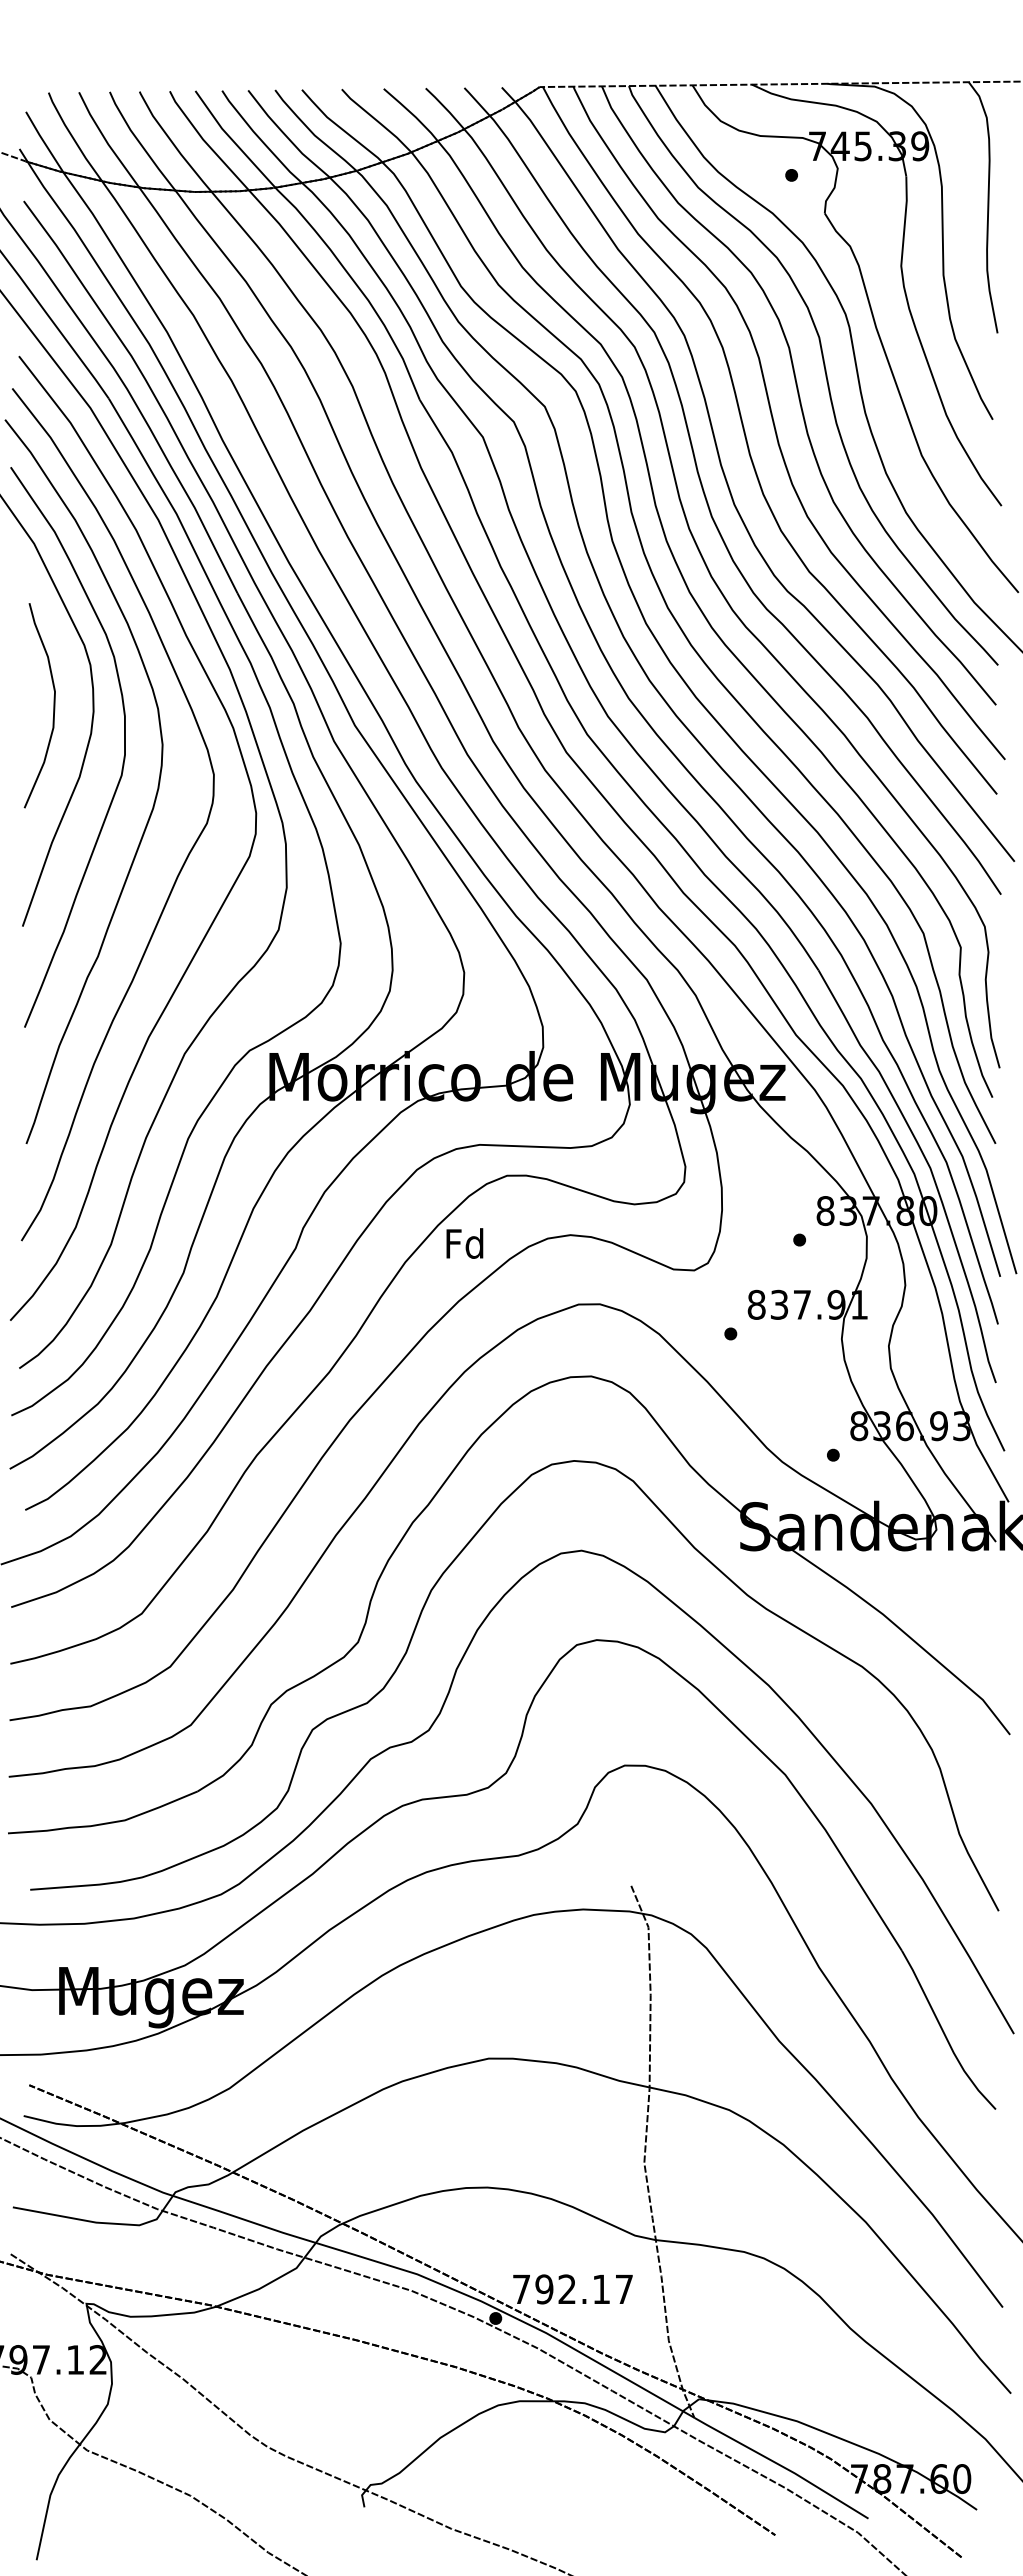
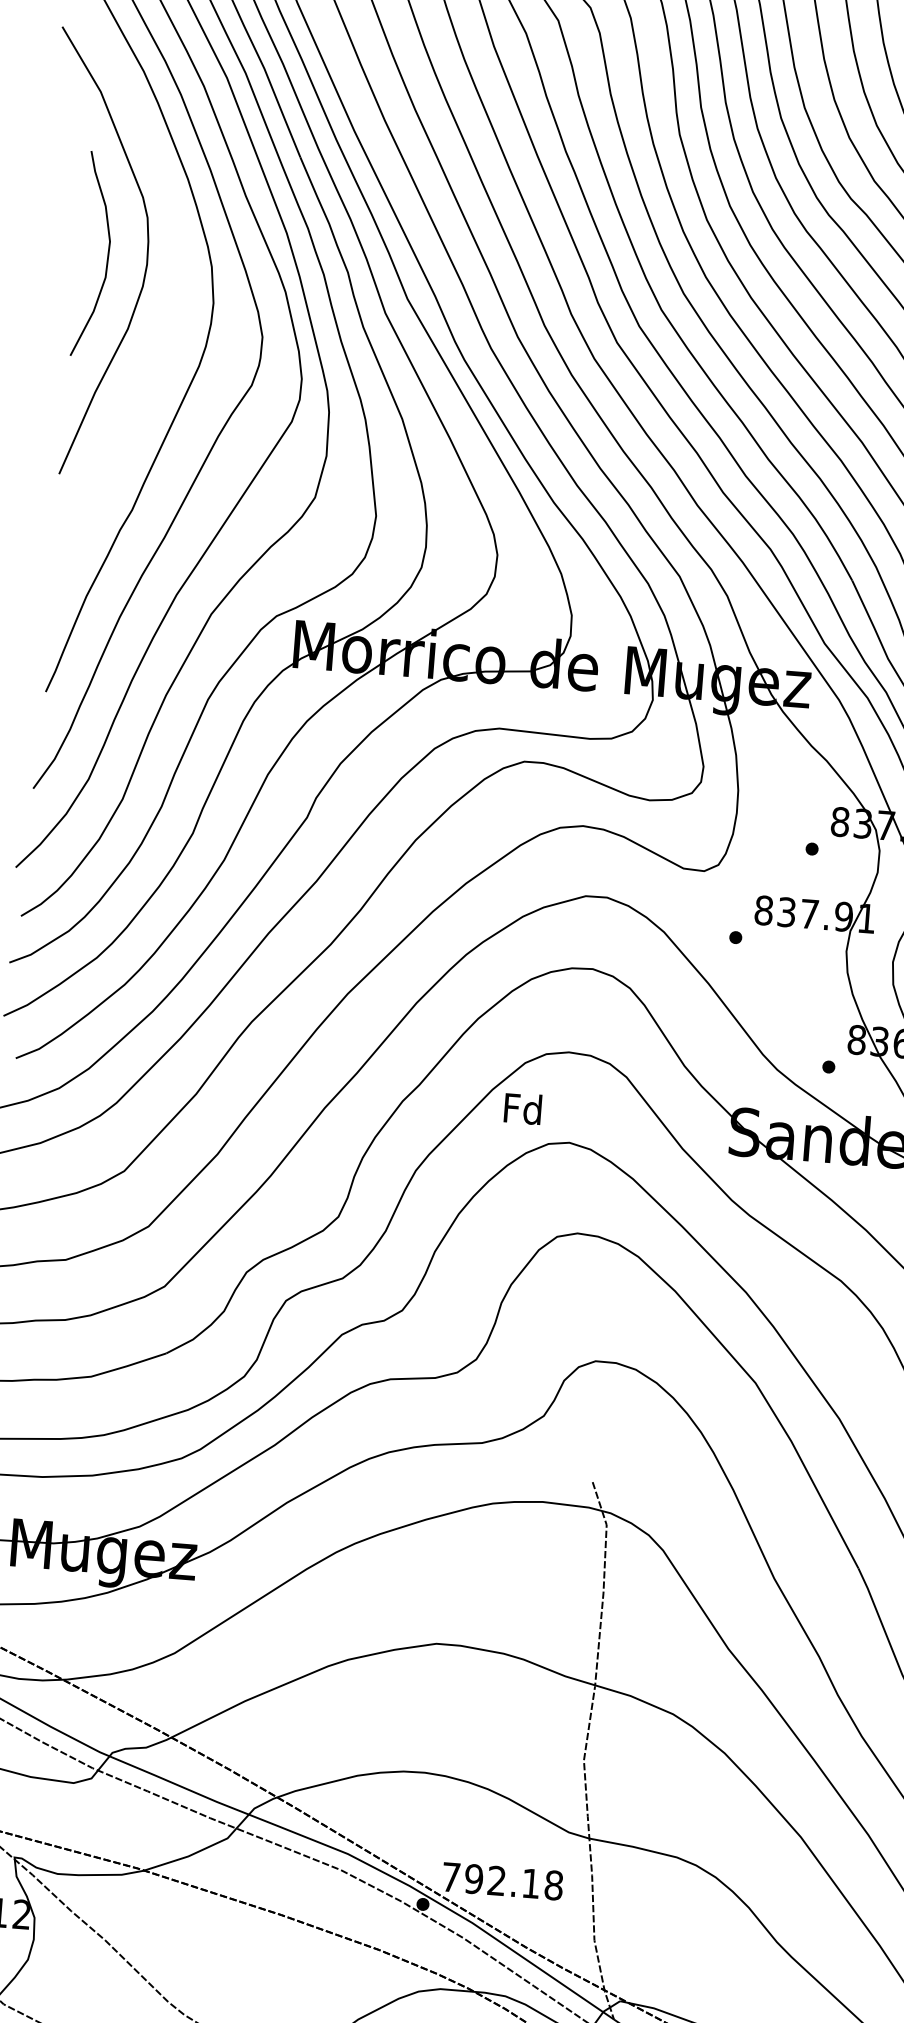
curve: (123, 756) -> (173, 311), removed
text: (464, 1243) -> (522, 1108), moved
text: (624, 2289) -> (554, 1885), 792.17 -> 792.18

